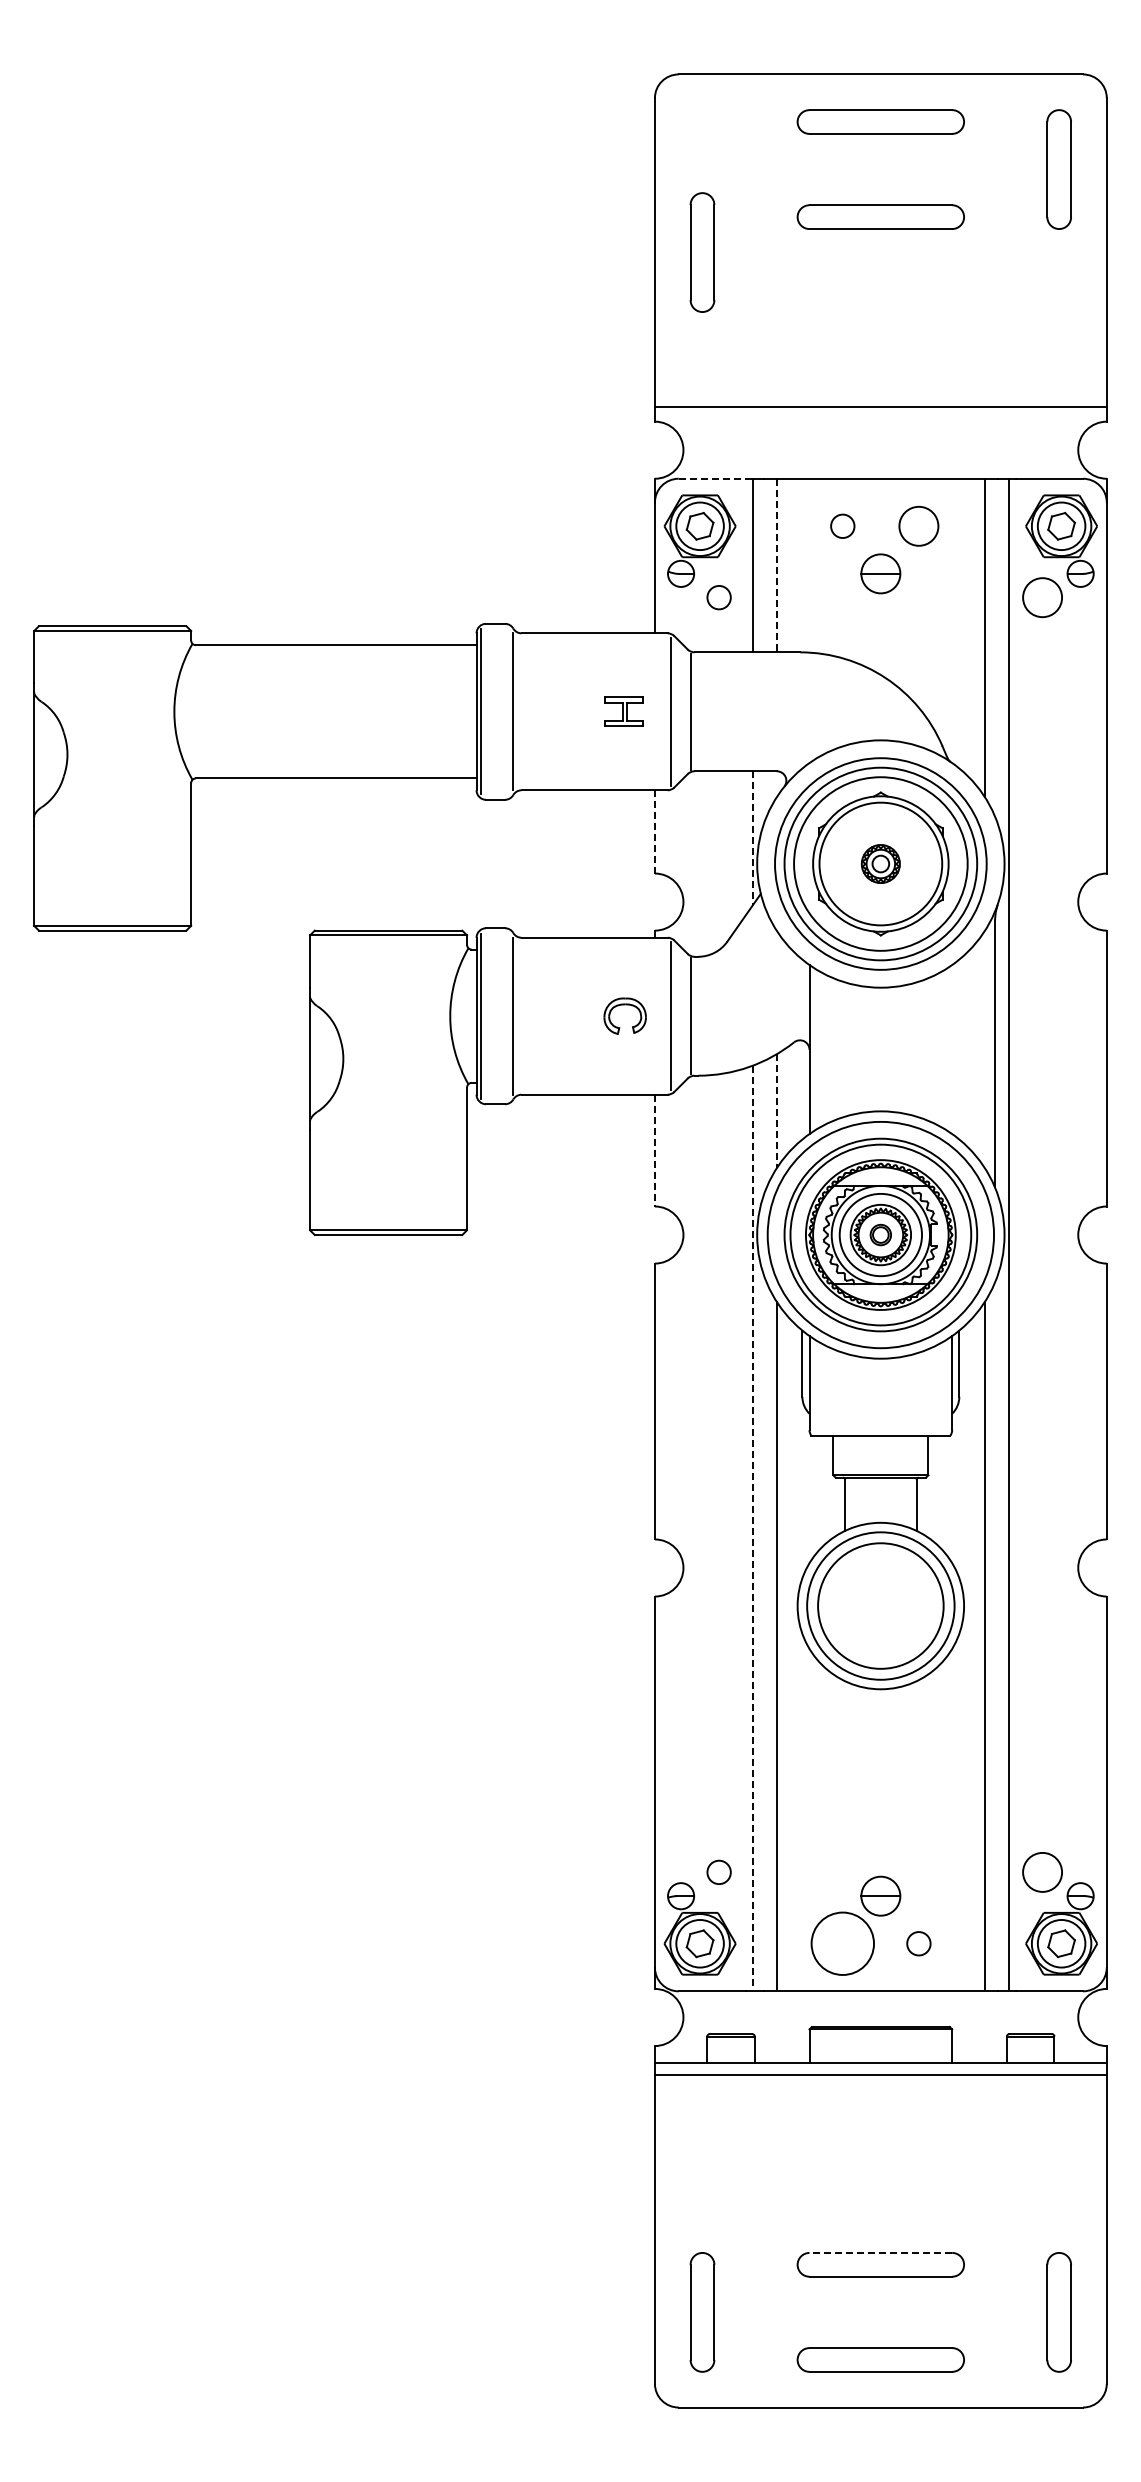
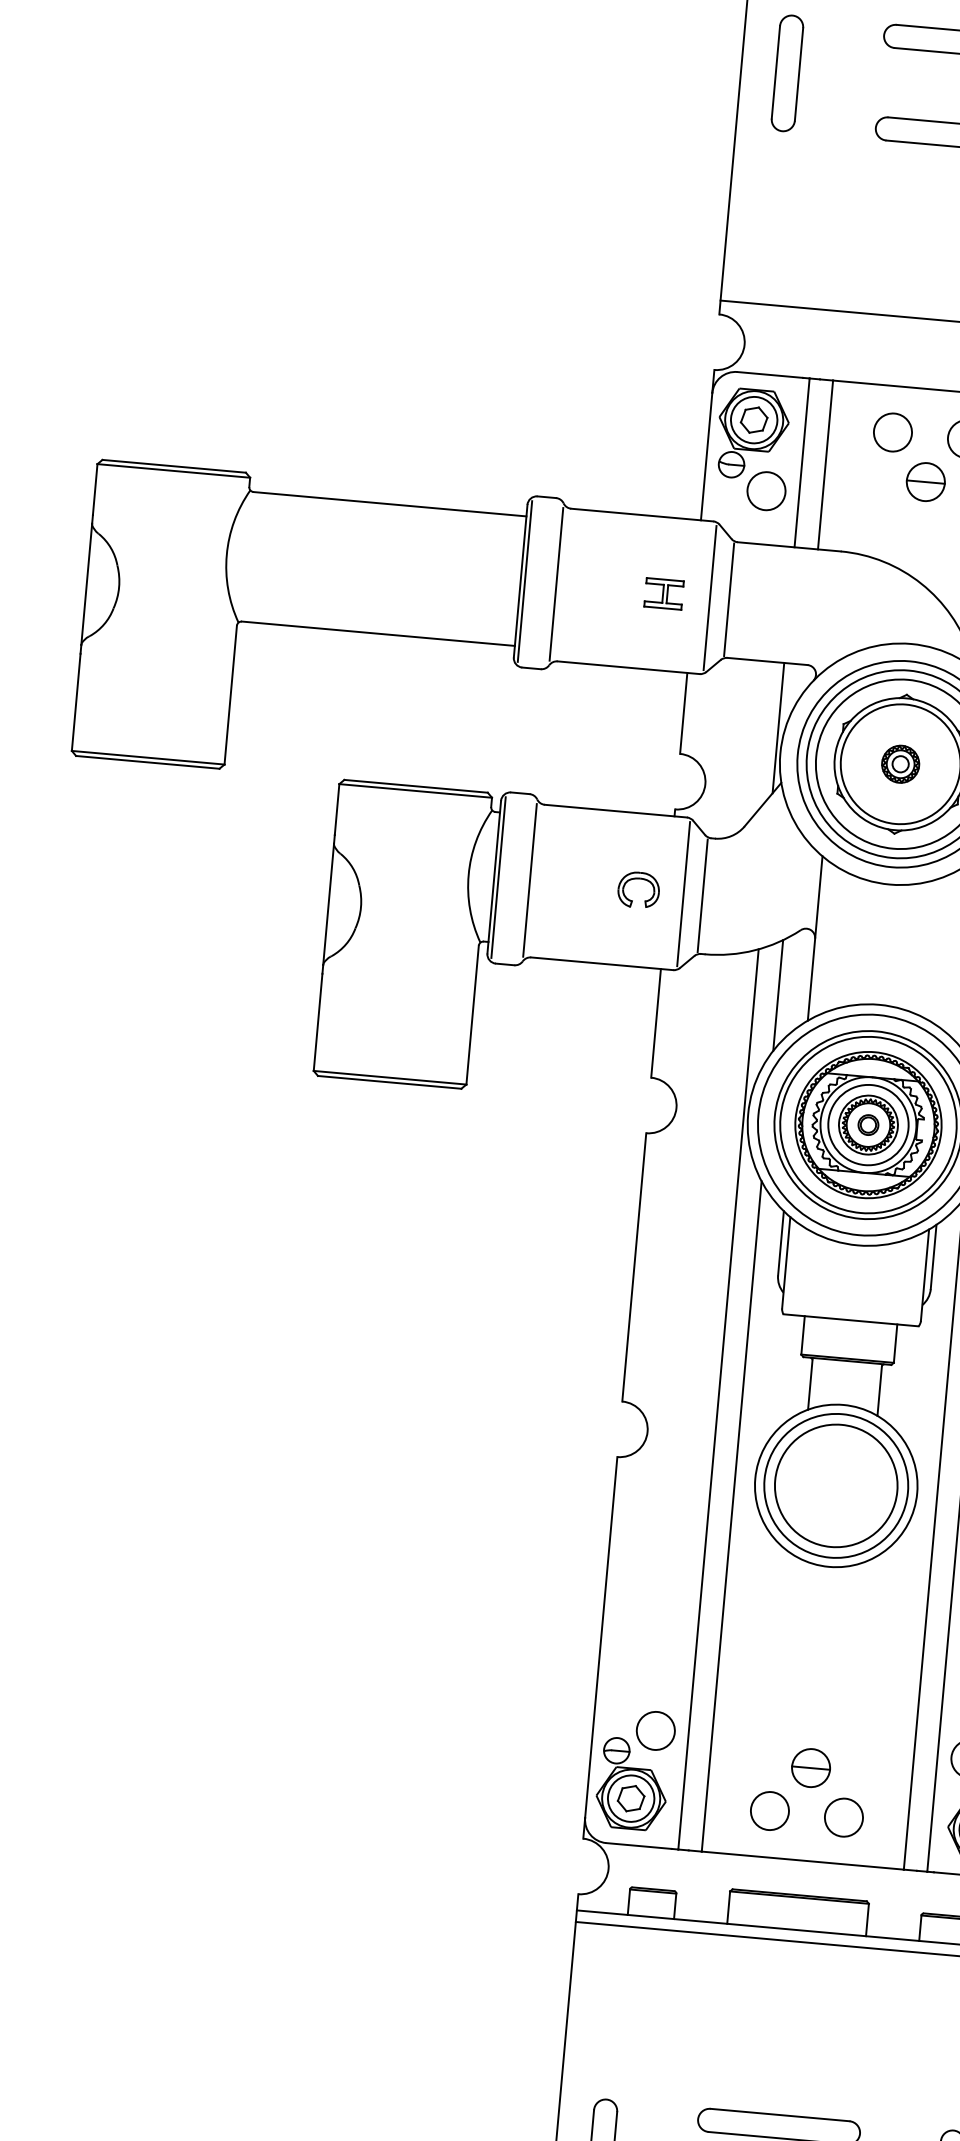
part: (702, 252) -> (787, 73), moved
line: (712, 478) -> (770, 374), dashed -> solid
circle: (842, 525) -> (892, 431), size x1.67
line: (776, 565) -> (825, 464), dashed -> solid
circle: (718, 597) -> (765, 490), size x1.67
line: (654, 831) -> (683, 712), dashed -> solid
line: (752, 838) -> (778, 728), dashed -> solid
line: (776, 1111) -> (777, 995), dashed -> solid
line: (654, 1150) -> (655, 1023), dashed -> solid
line: (752, 1528) -> (718, 1399), dashed -> solid
circle: (718, 1871) -> (655, 1729), size x1.67
circle: (842, 1943) -> (769, 1810), size x0.62
circle: (918, 1943) -> (843, 1817), size x1.67
line: (880, 2252) -> (779, 2114), dashed -> solid

